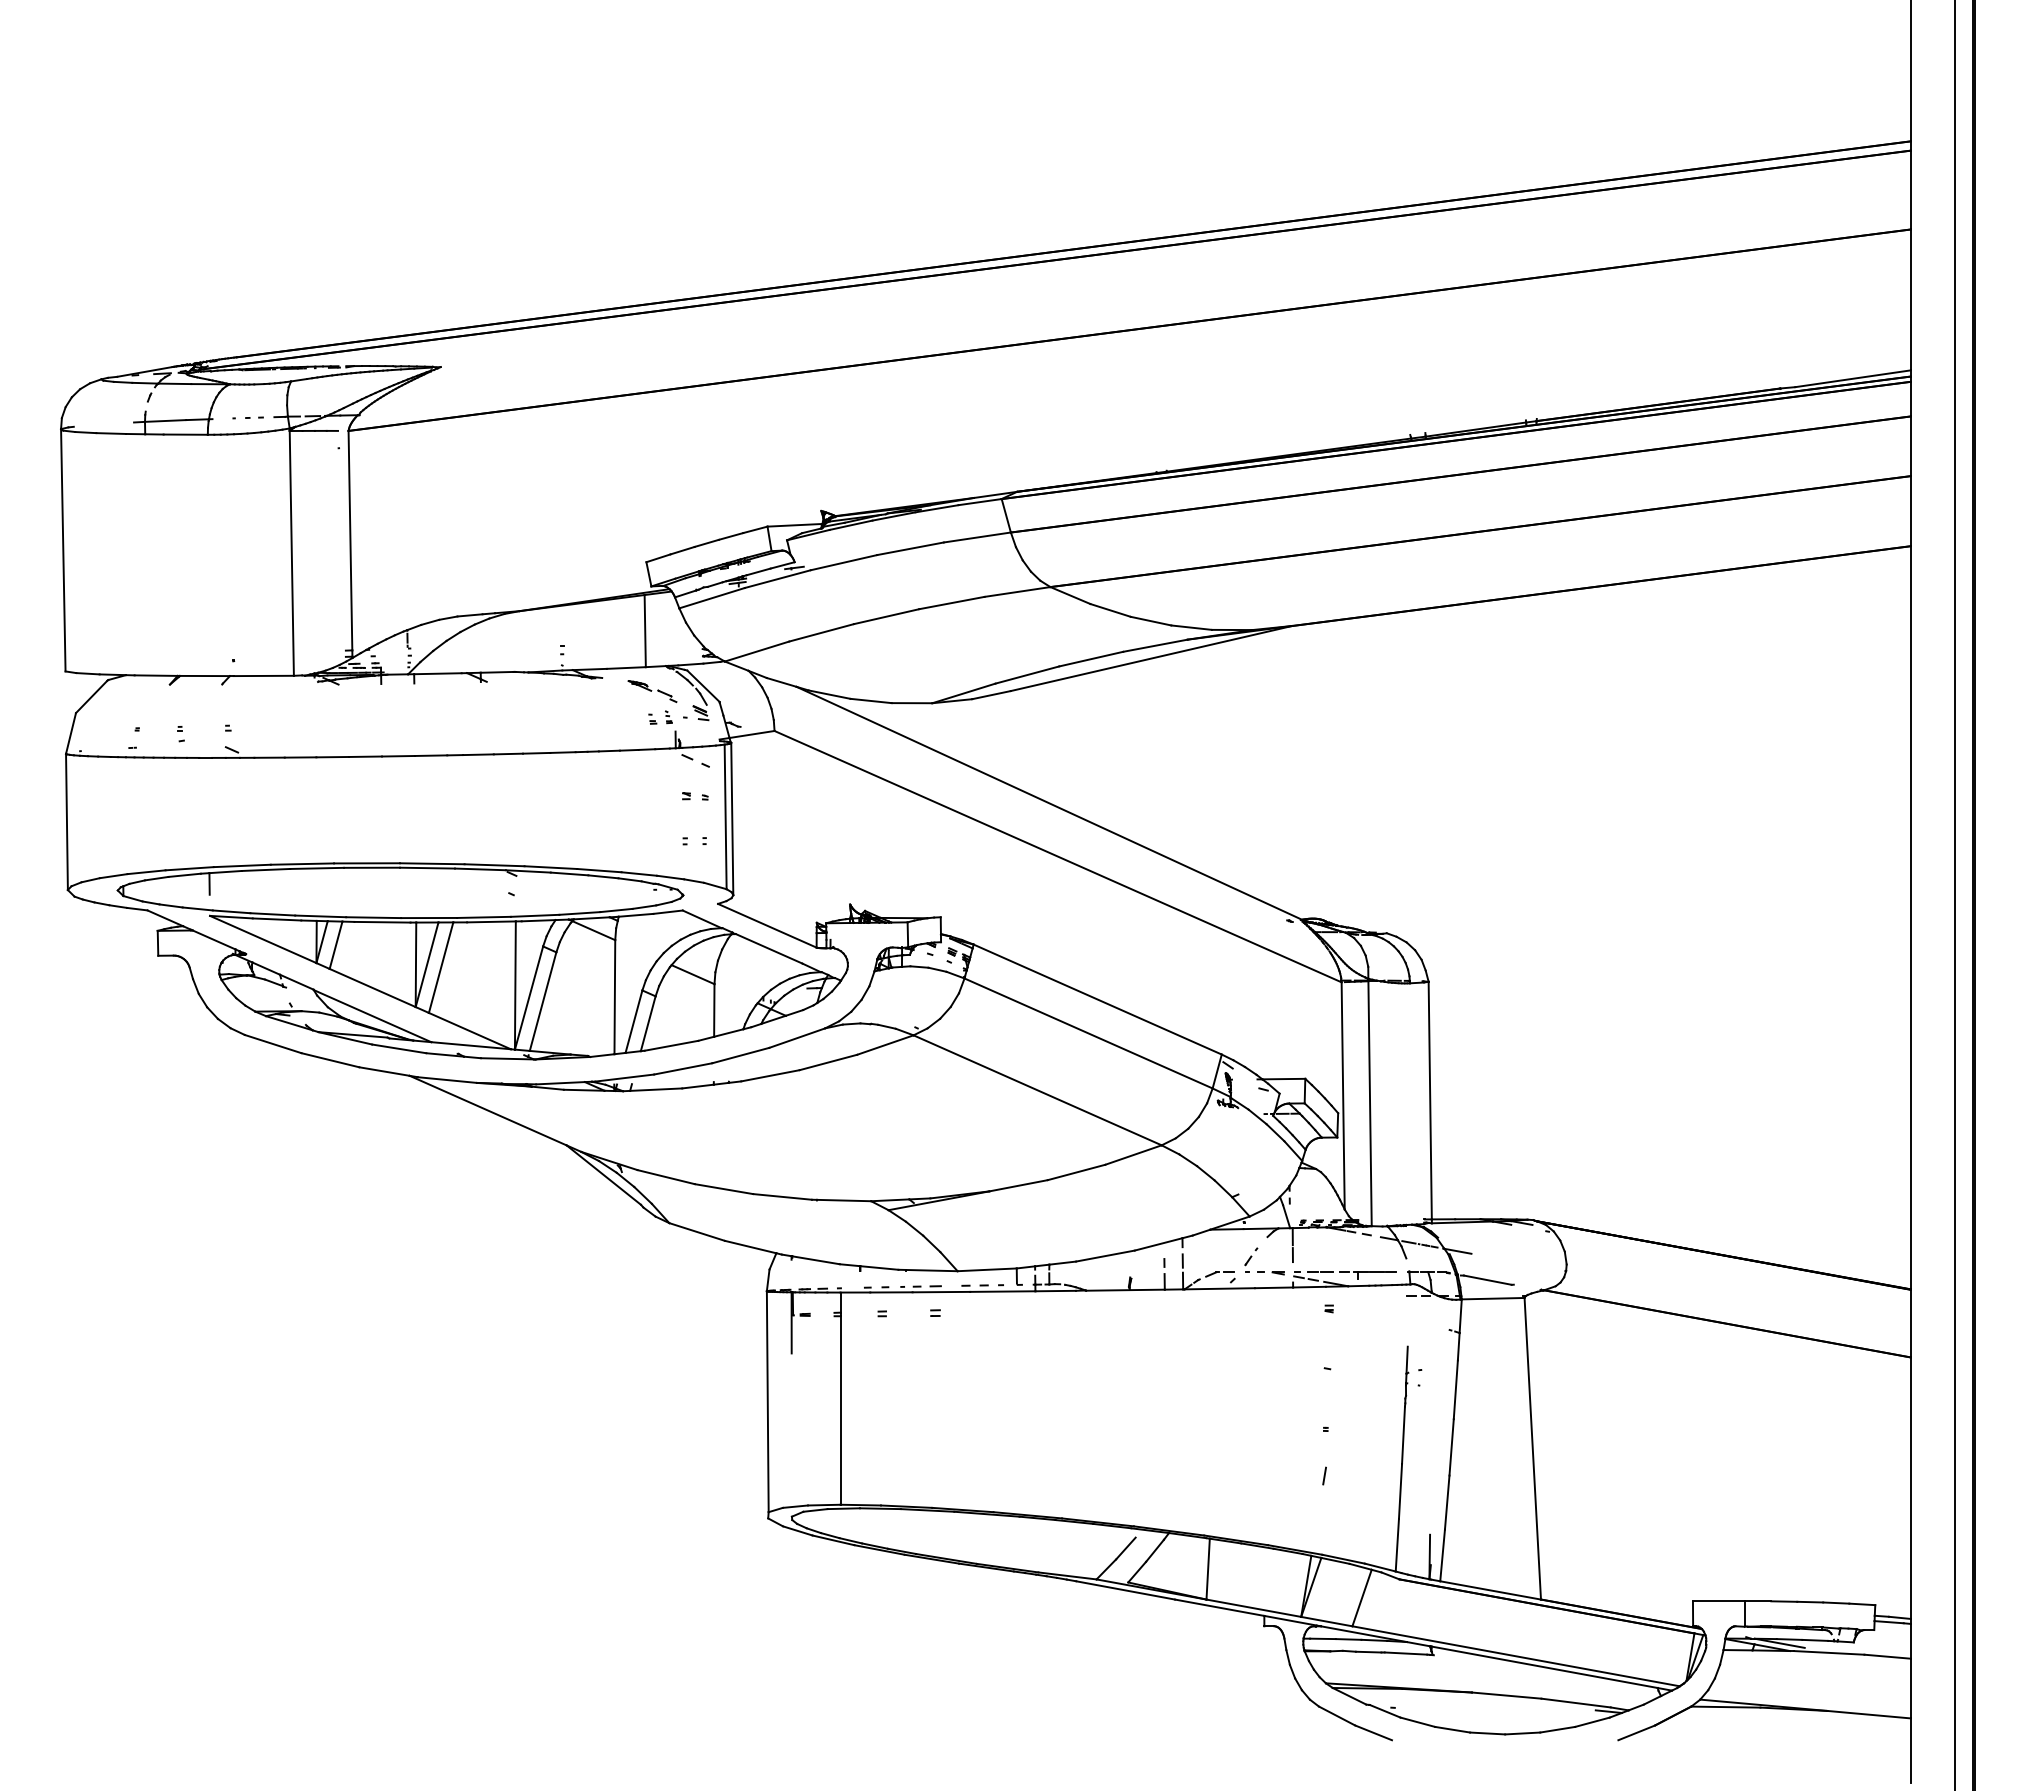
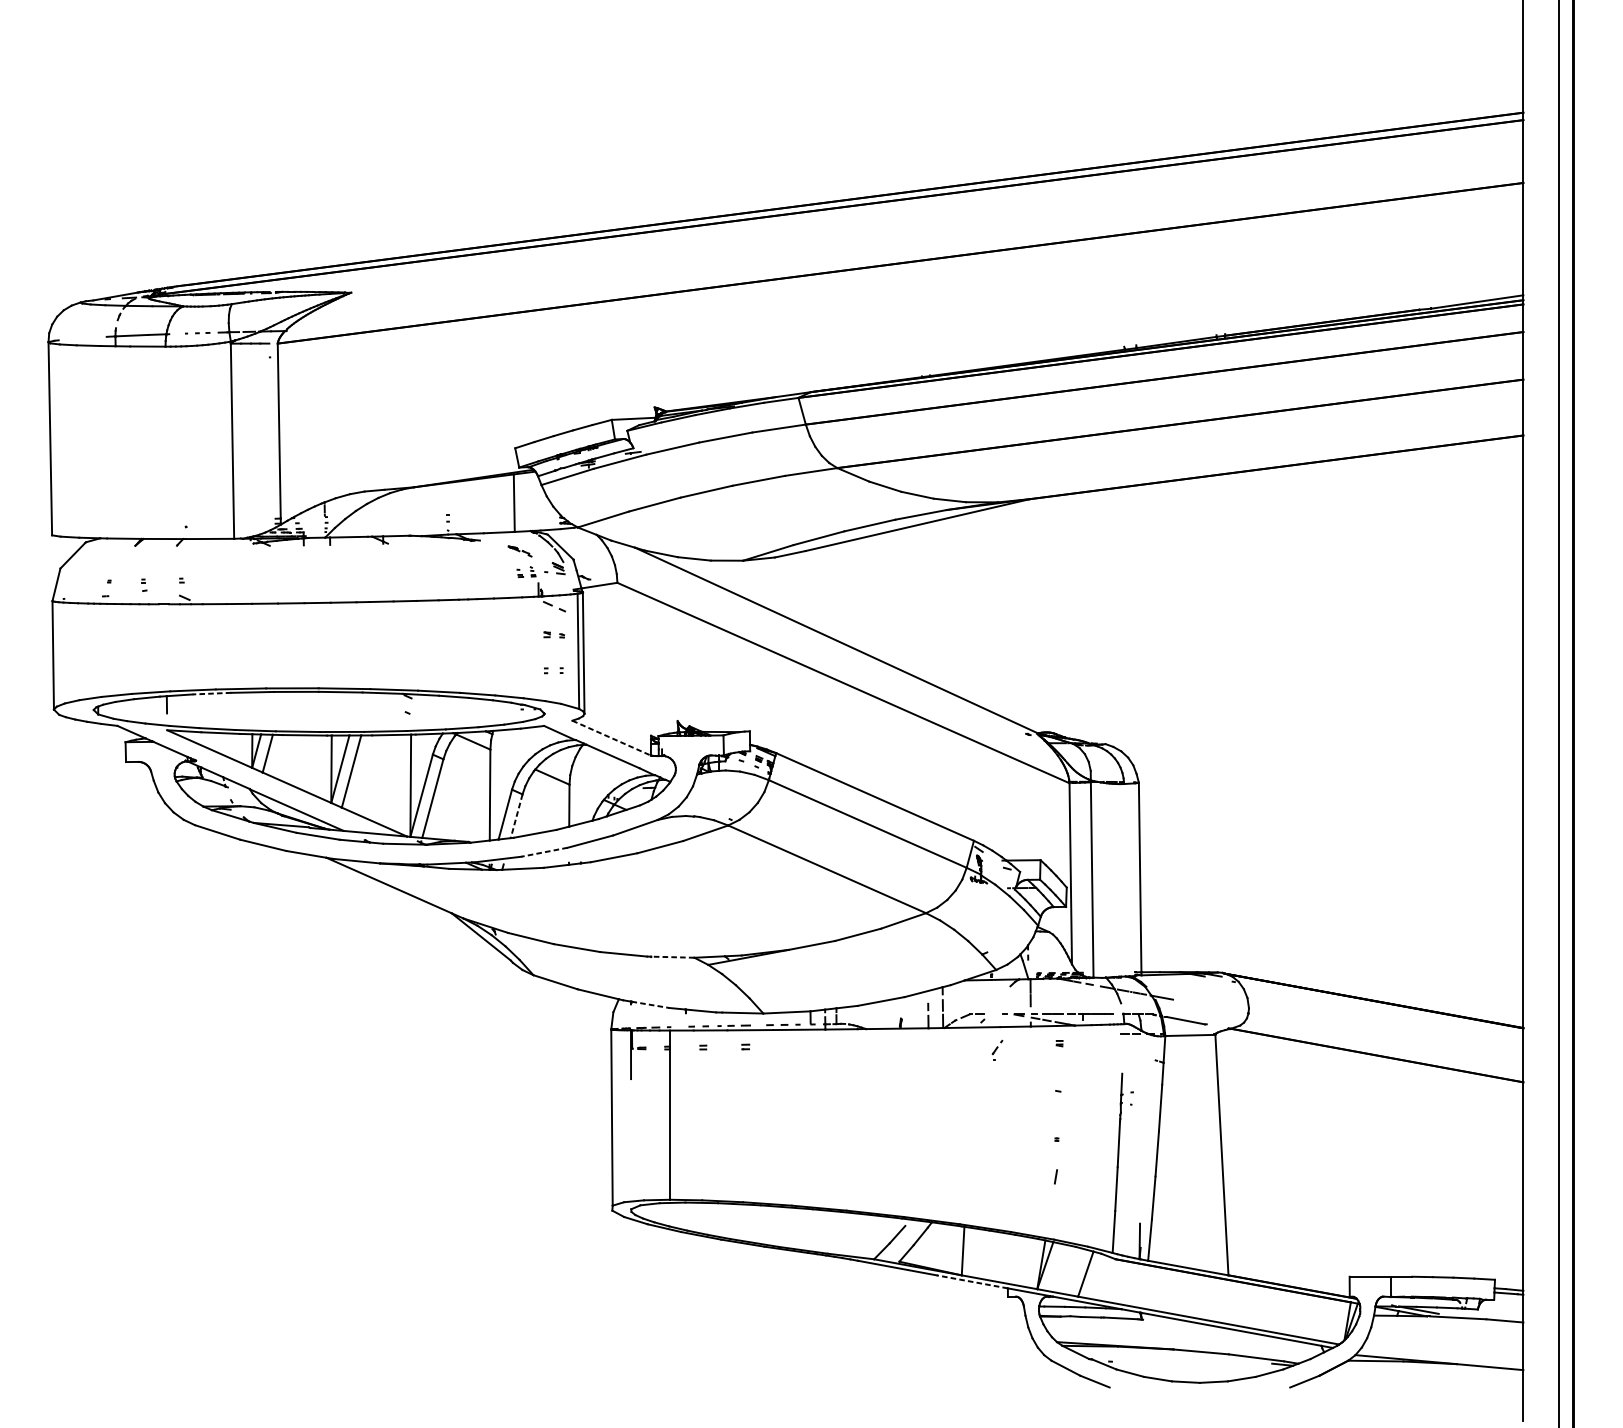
part: (652, 691) -> (520, 551), size x0.6
line: (265, 869) -> (211, 693), solid -> dashed
line: (767, 925) -> (611, 737), solid -> dashed
line: (648, 1024) -> (516, 816), solid -> dashed
line: (683, 1068) -> (544, 851), solid -> dashed
line: (843, 1200) -> (672, 957), solid -> dashed
part: (1251, 1259) -> (997, 1049), moved
line: (816, 1260) -> (650, 1005), solid -> dashed
line: (1219, 1607) -> (972, 1281), solid -> dashed

